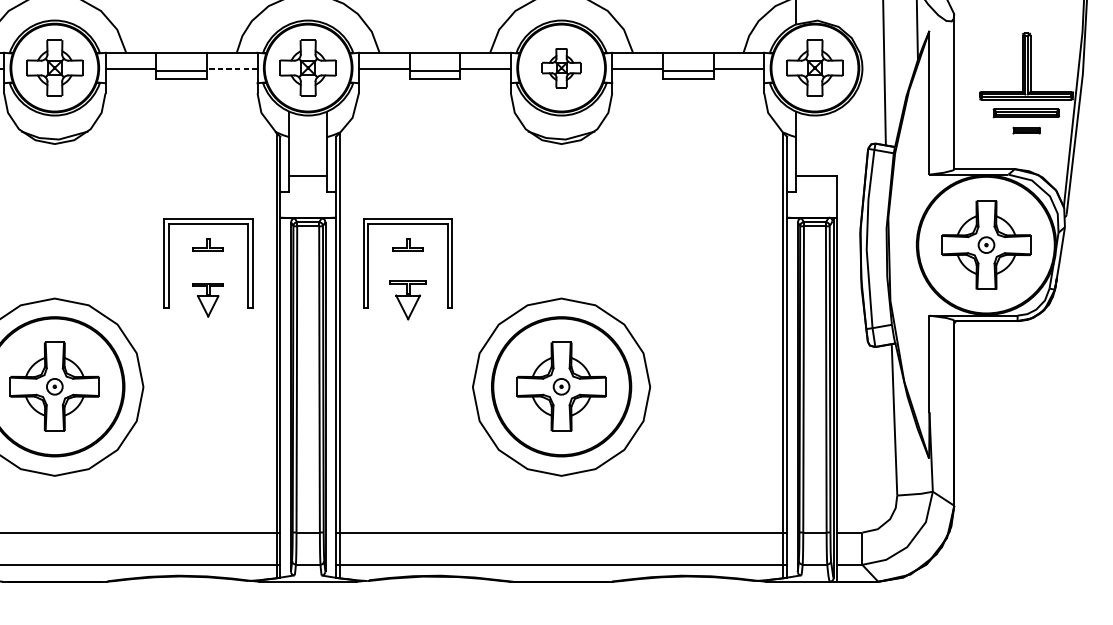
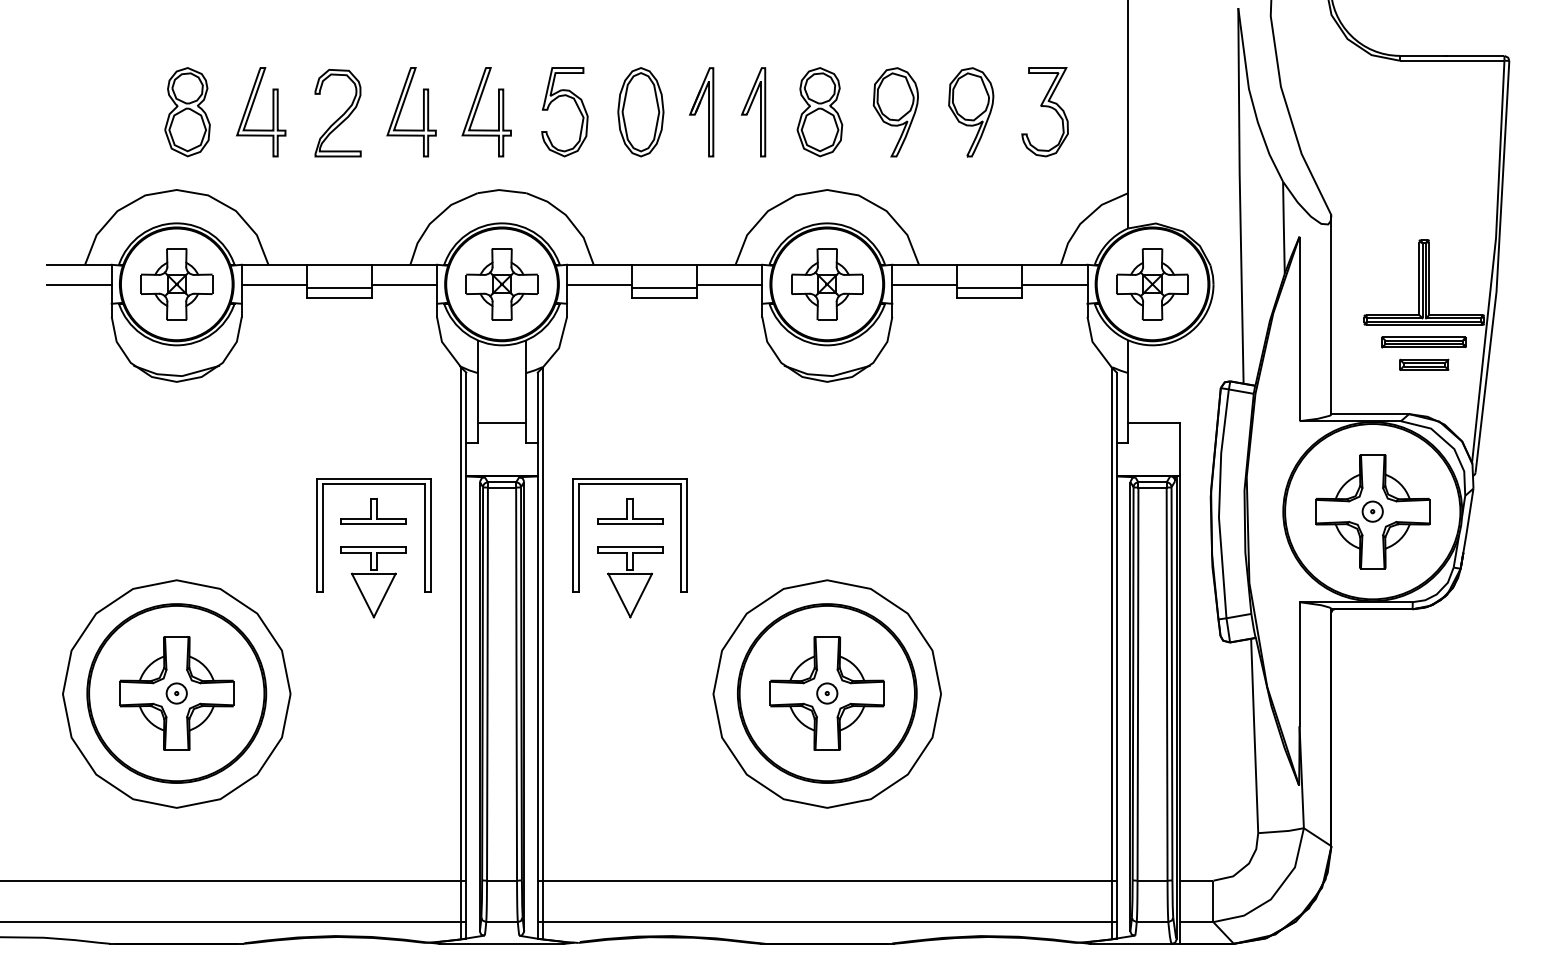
line: (232, 68) -> (404, 285), dashed -> solid
part: (561, 68) -> (827, 284), size x1.43
part: (1026, 130) -> (1424, 364), size x1.43
part: (208, 244) -> (373, 511), size x1.67
part: (408, 244) -> (630, 511), size x1.67
part: (208, 300) -> (373, 582), size x1.67
part: (408, 300) -> (630, 582), size x1.43

